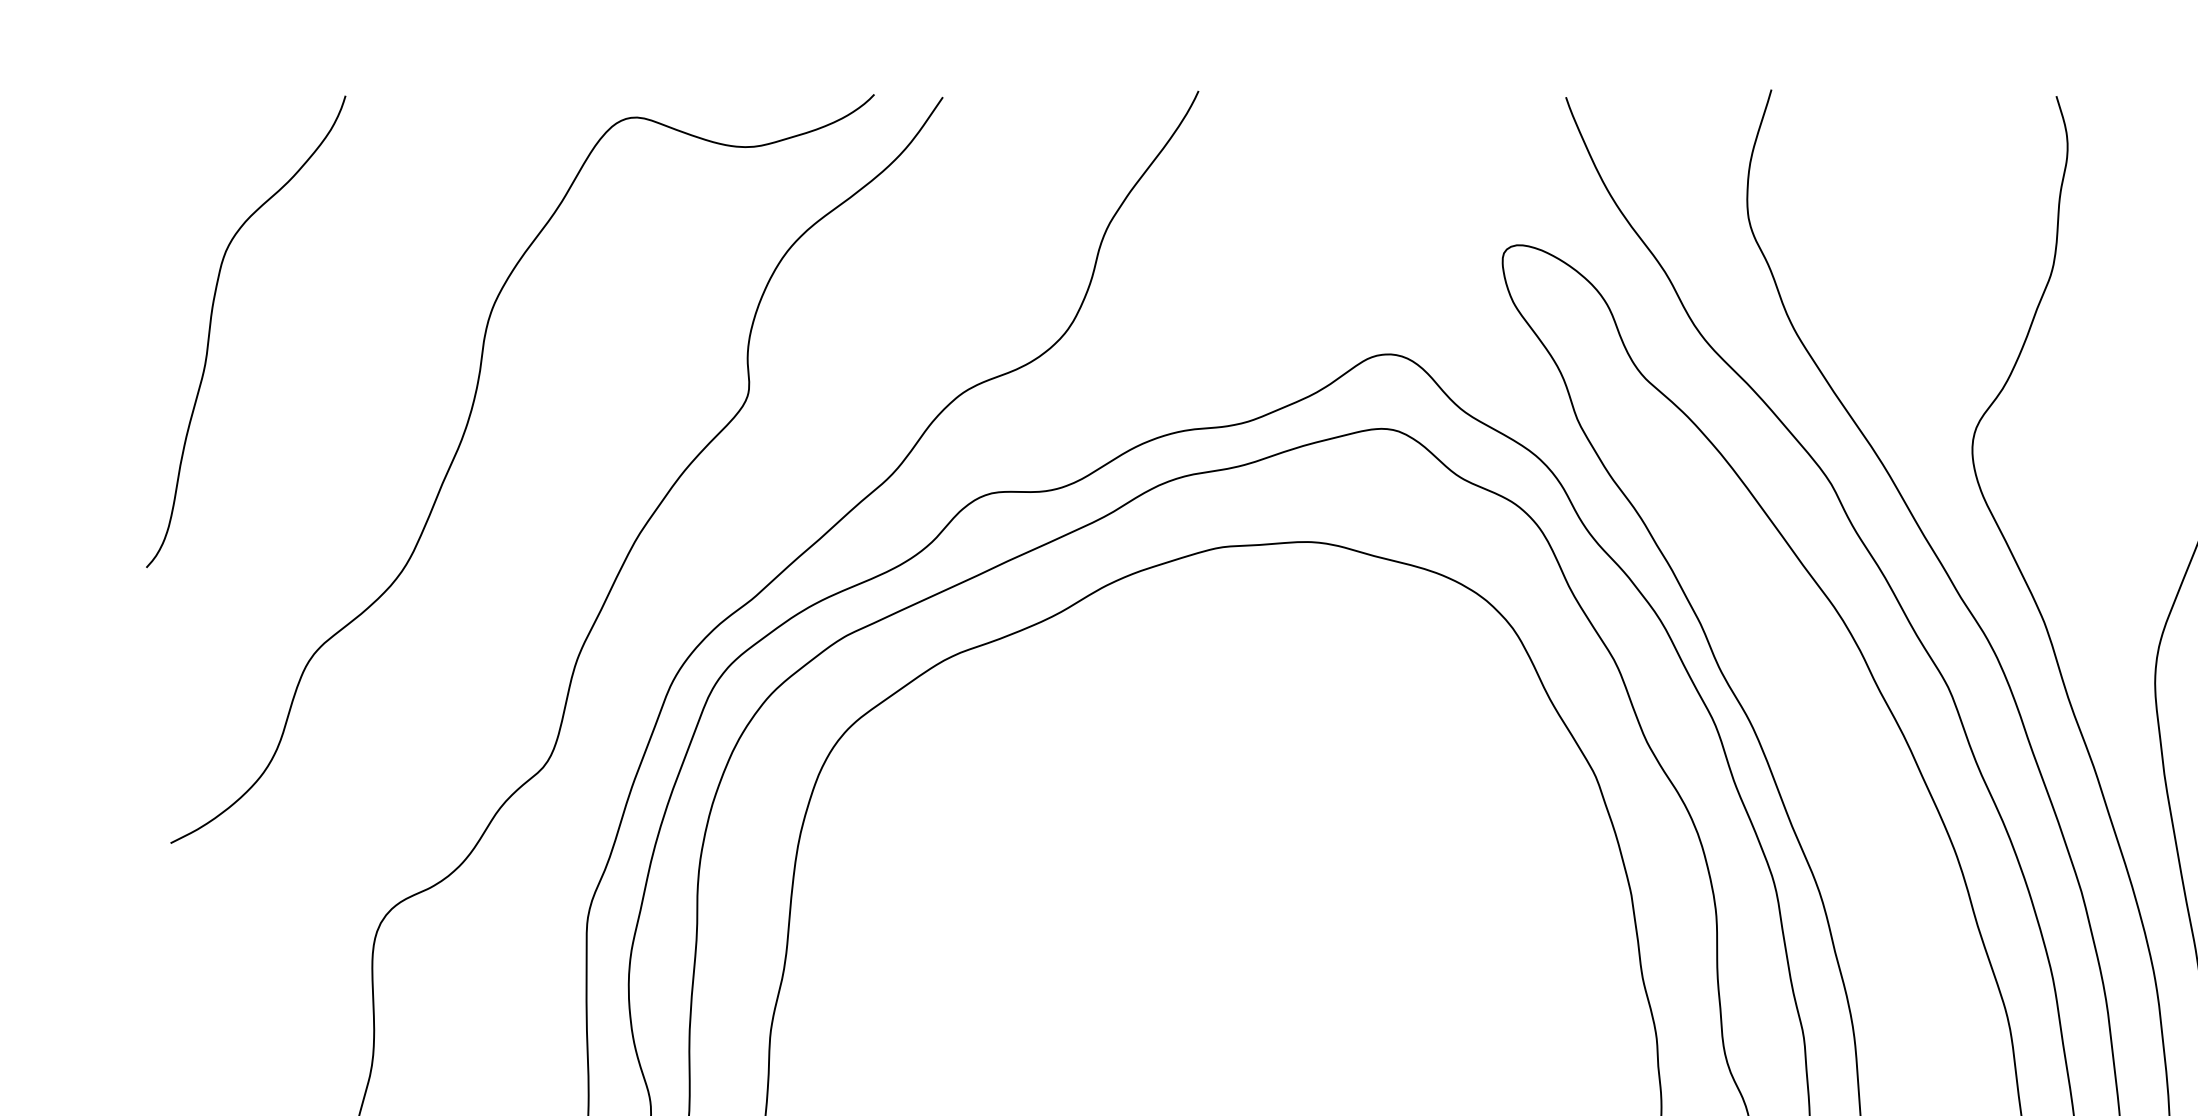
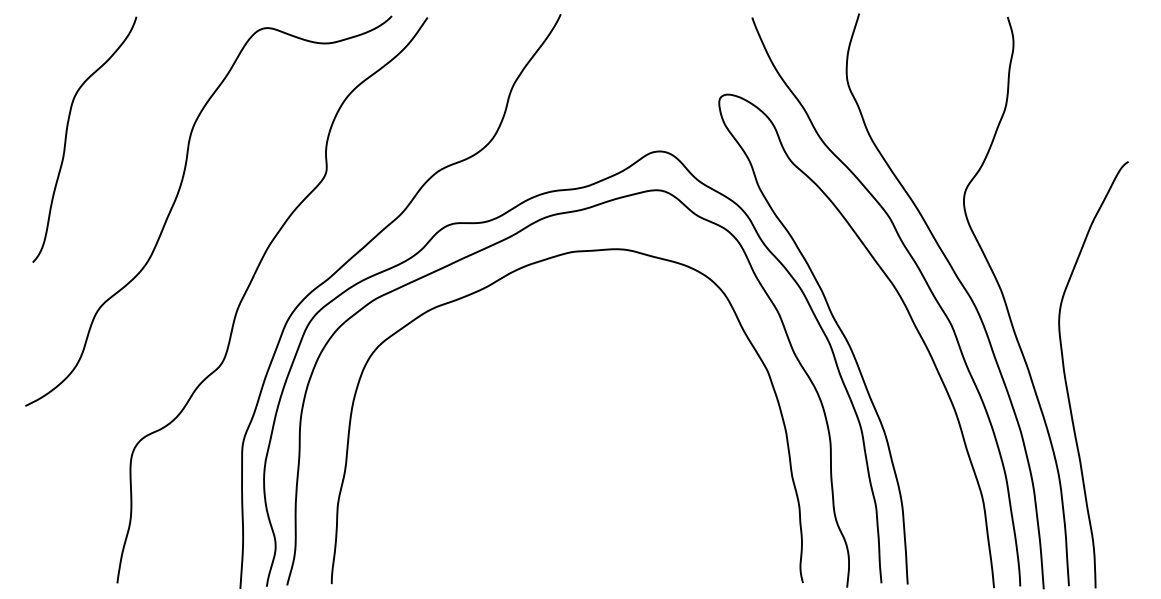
curve: (213, 321) -> (67, 134), moved

